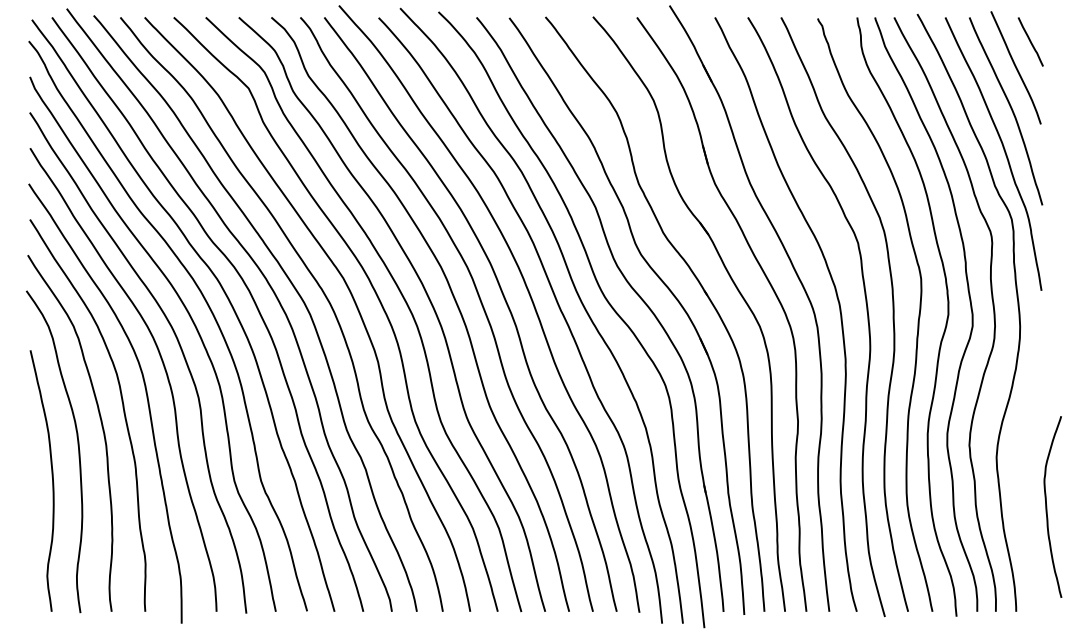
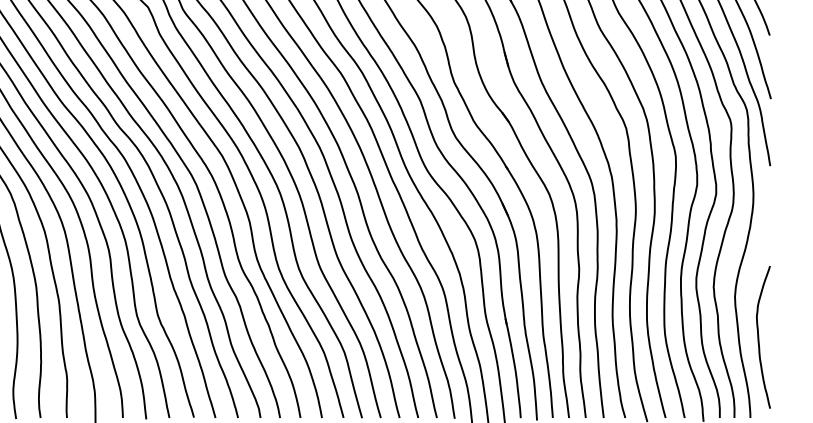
curve: (1047, 506) -> (759, 336), moved

